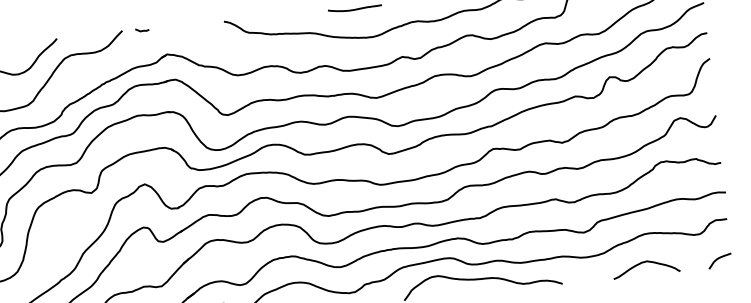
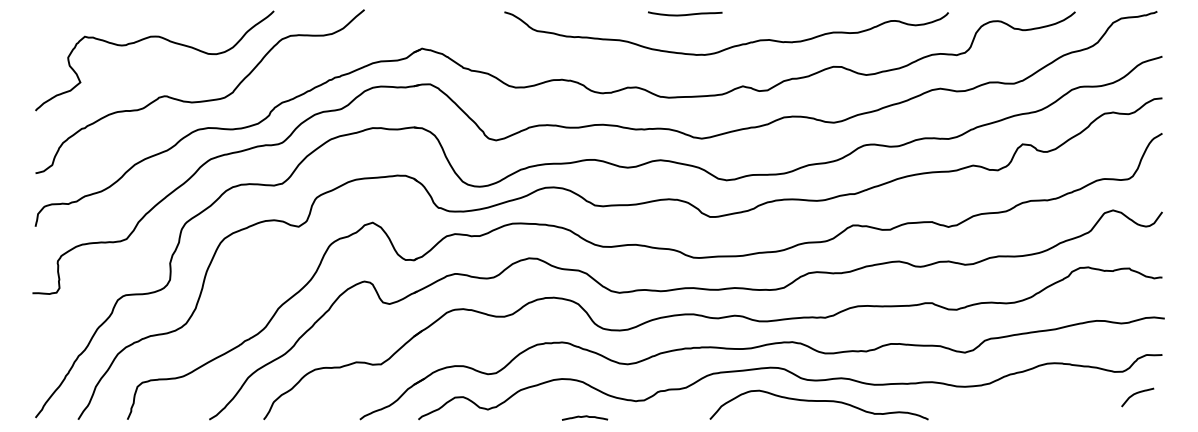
line: (142, 30) -> (391, 12), removed
curve: (719, 259) -> (1136, 394), moved
curve: (645, 262) -> (1044, 402), removed

